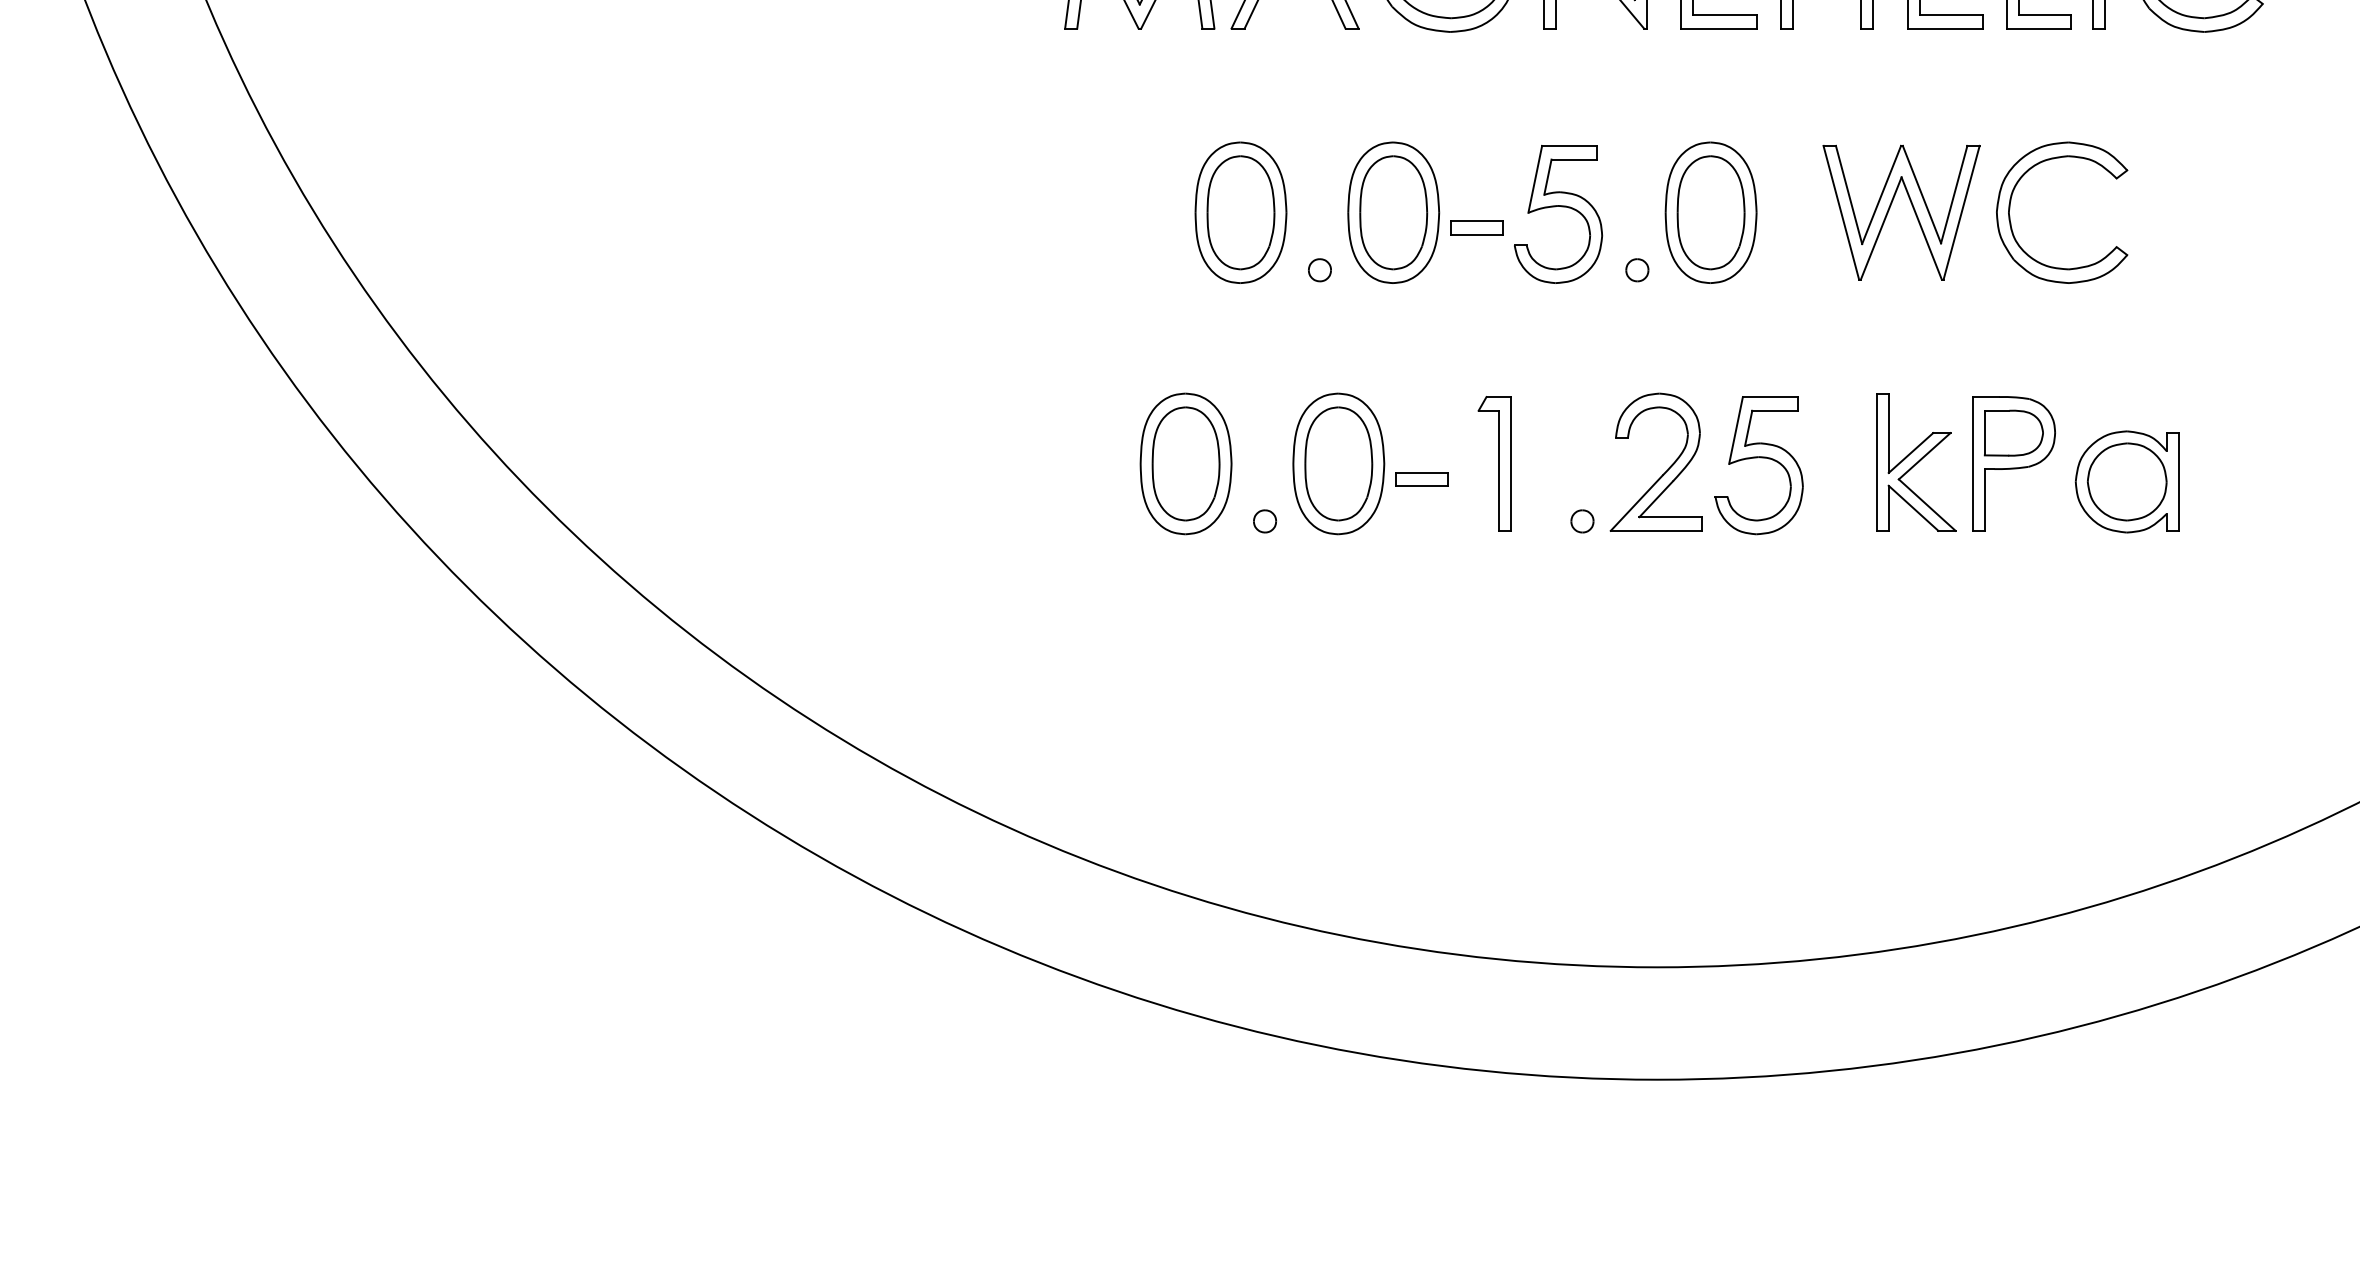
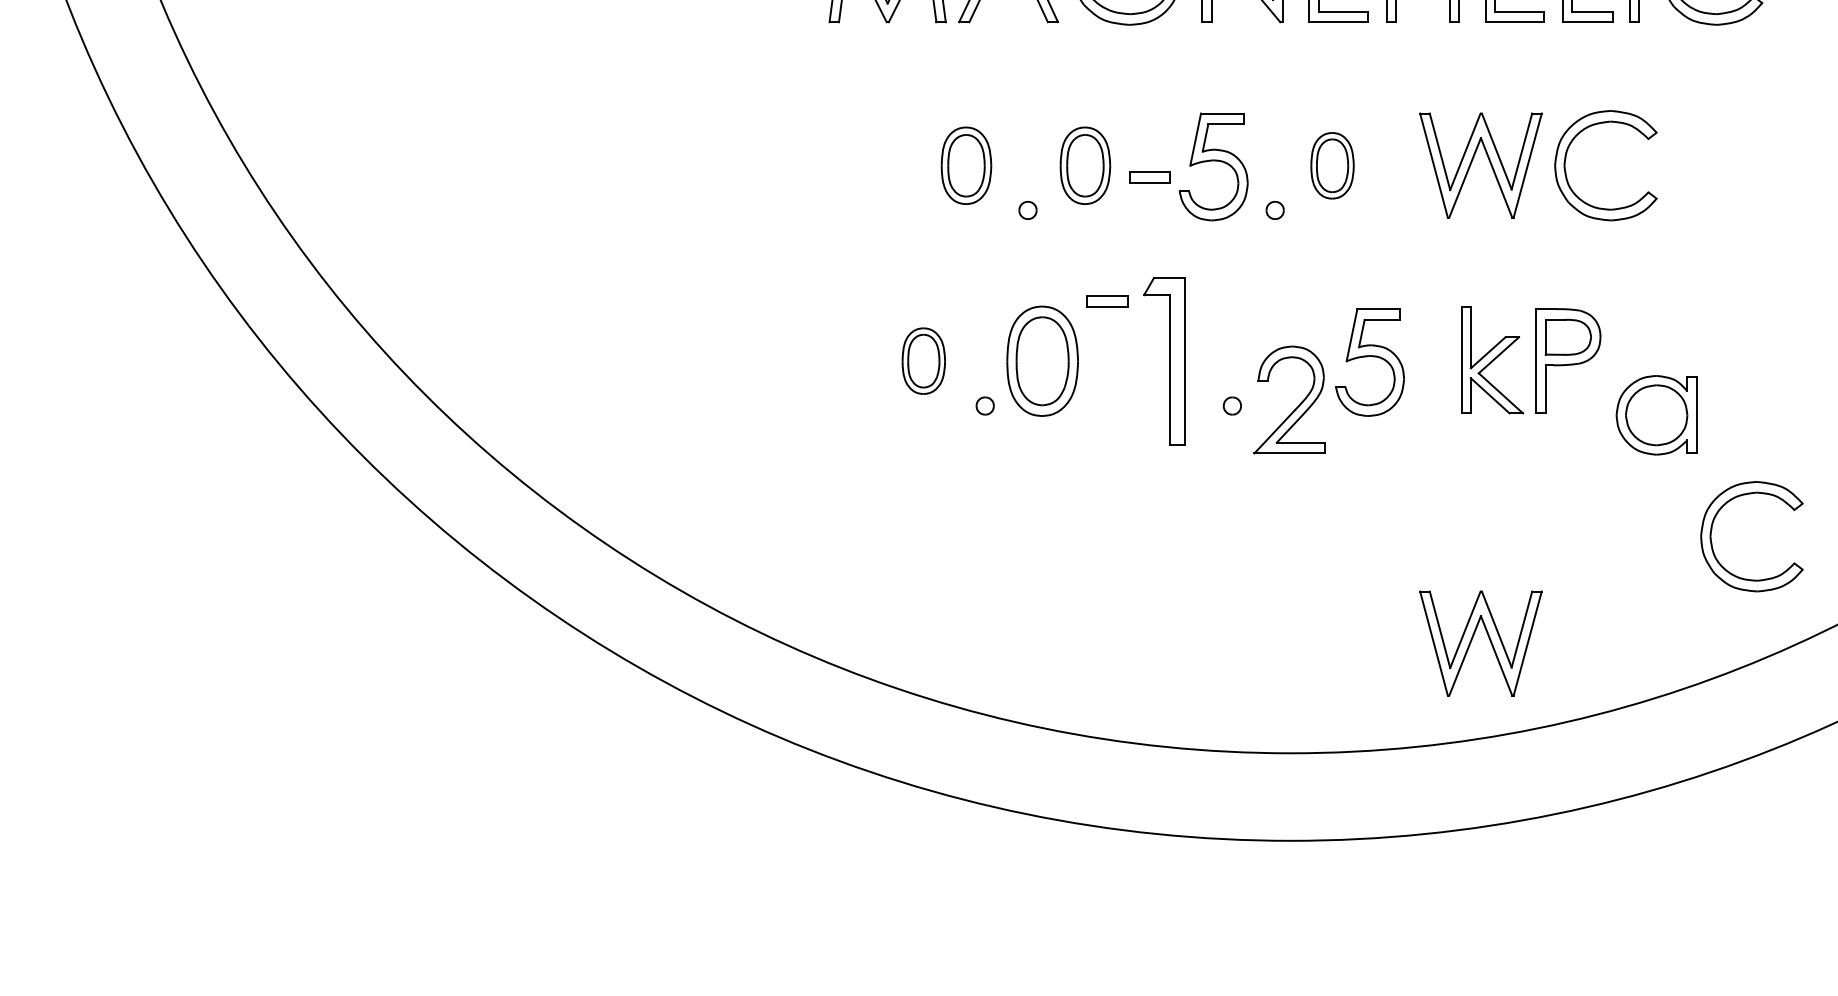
part: (1240, 212) -> (966, 165), size x0.7
part: (1393, 212) -> (1085, 165), size x0.7
part: (1710, 212) -> (1332, 165), size x0.6
part: (1185, 462) -> (923, 360), size x0.6
part: (1493, 462) -> (1163, 360), size x1.6
part: (1666, 470) -> (1297, 406), moved
part: (1422, 479) -> (1107, 301), moved
part: (2127, 482) -> (1656, 415), moved
part: (2198, 681) -> (1712, 530), added
part: (1890, 822) -> (1472, 640), added

